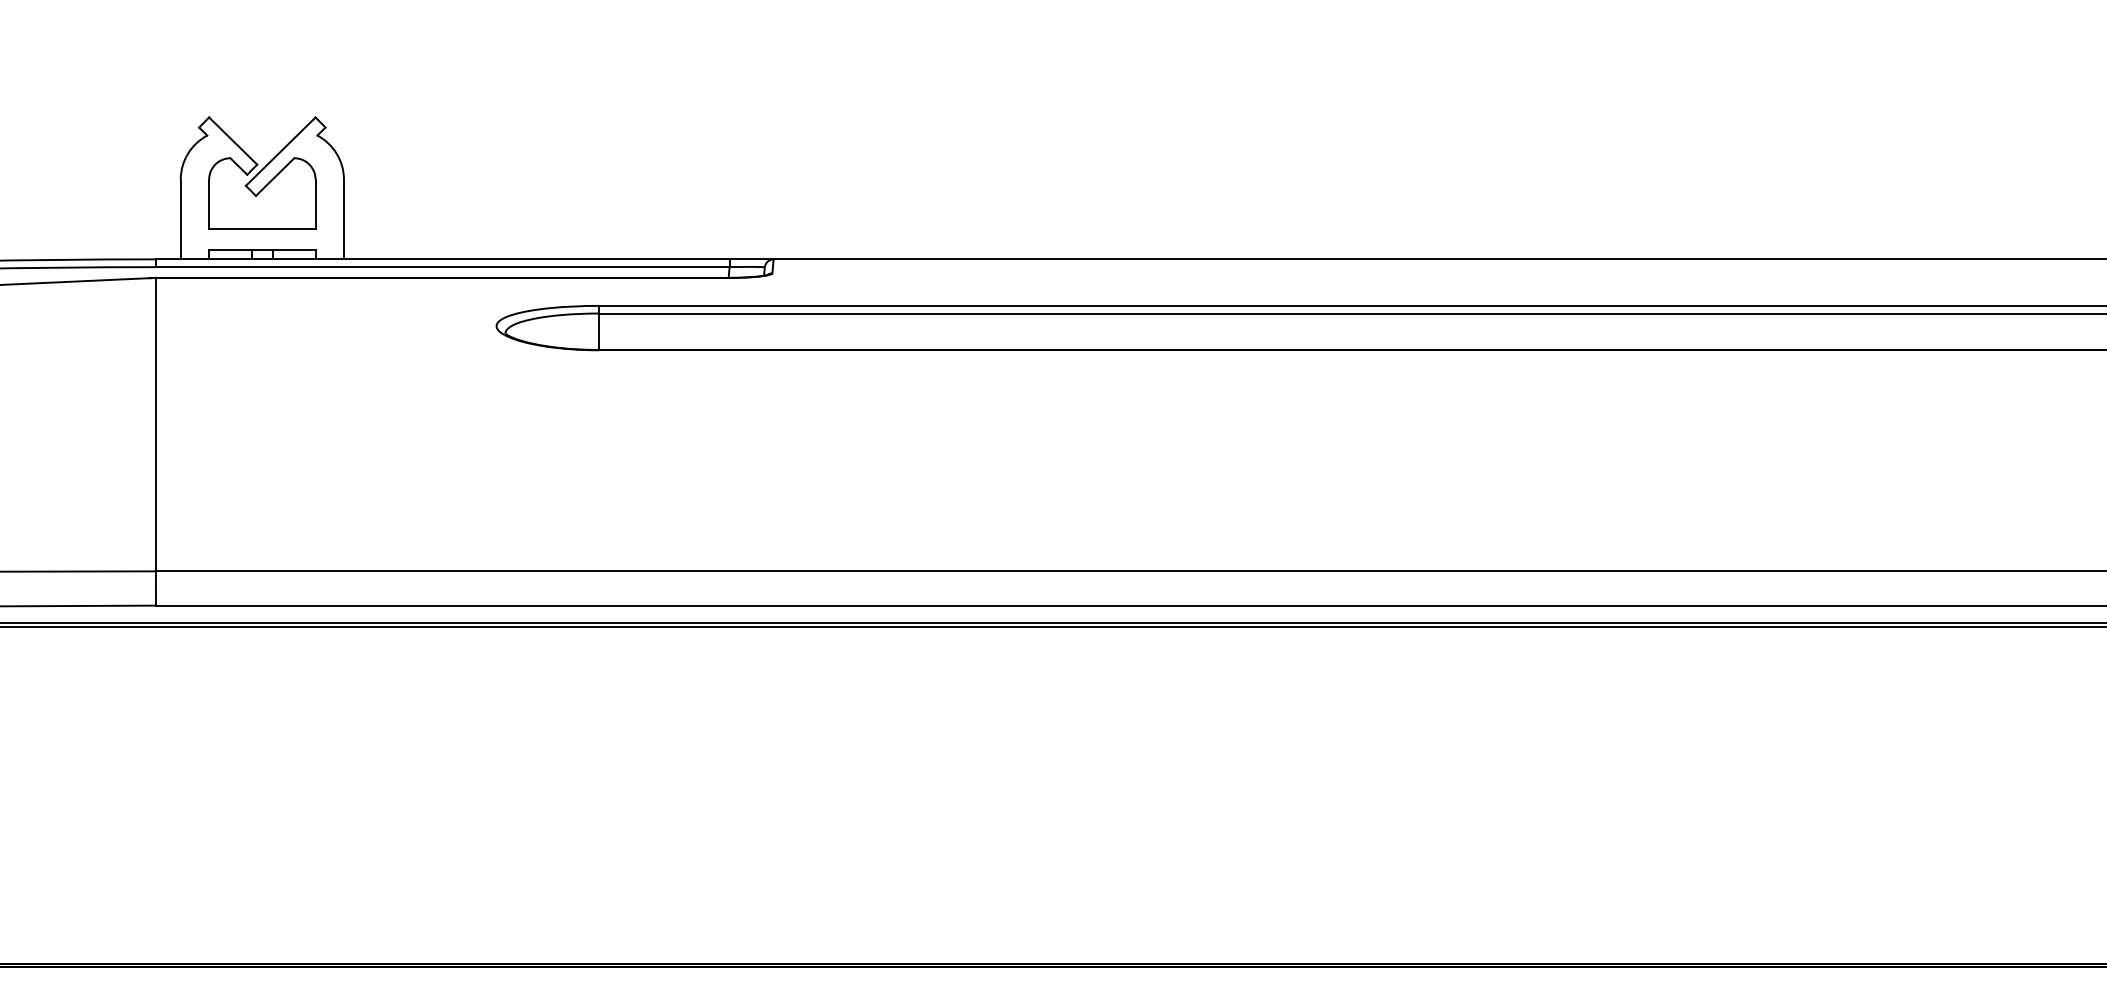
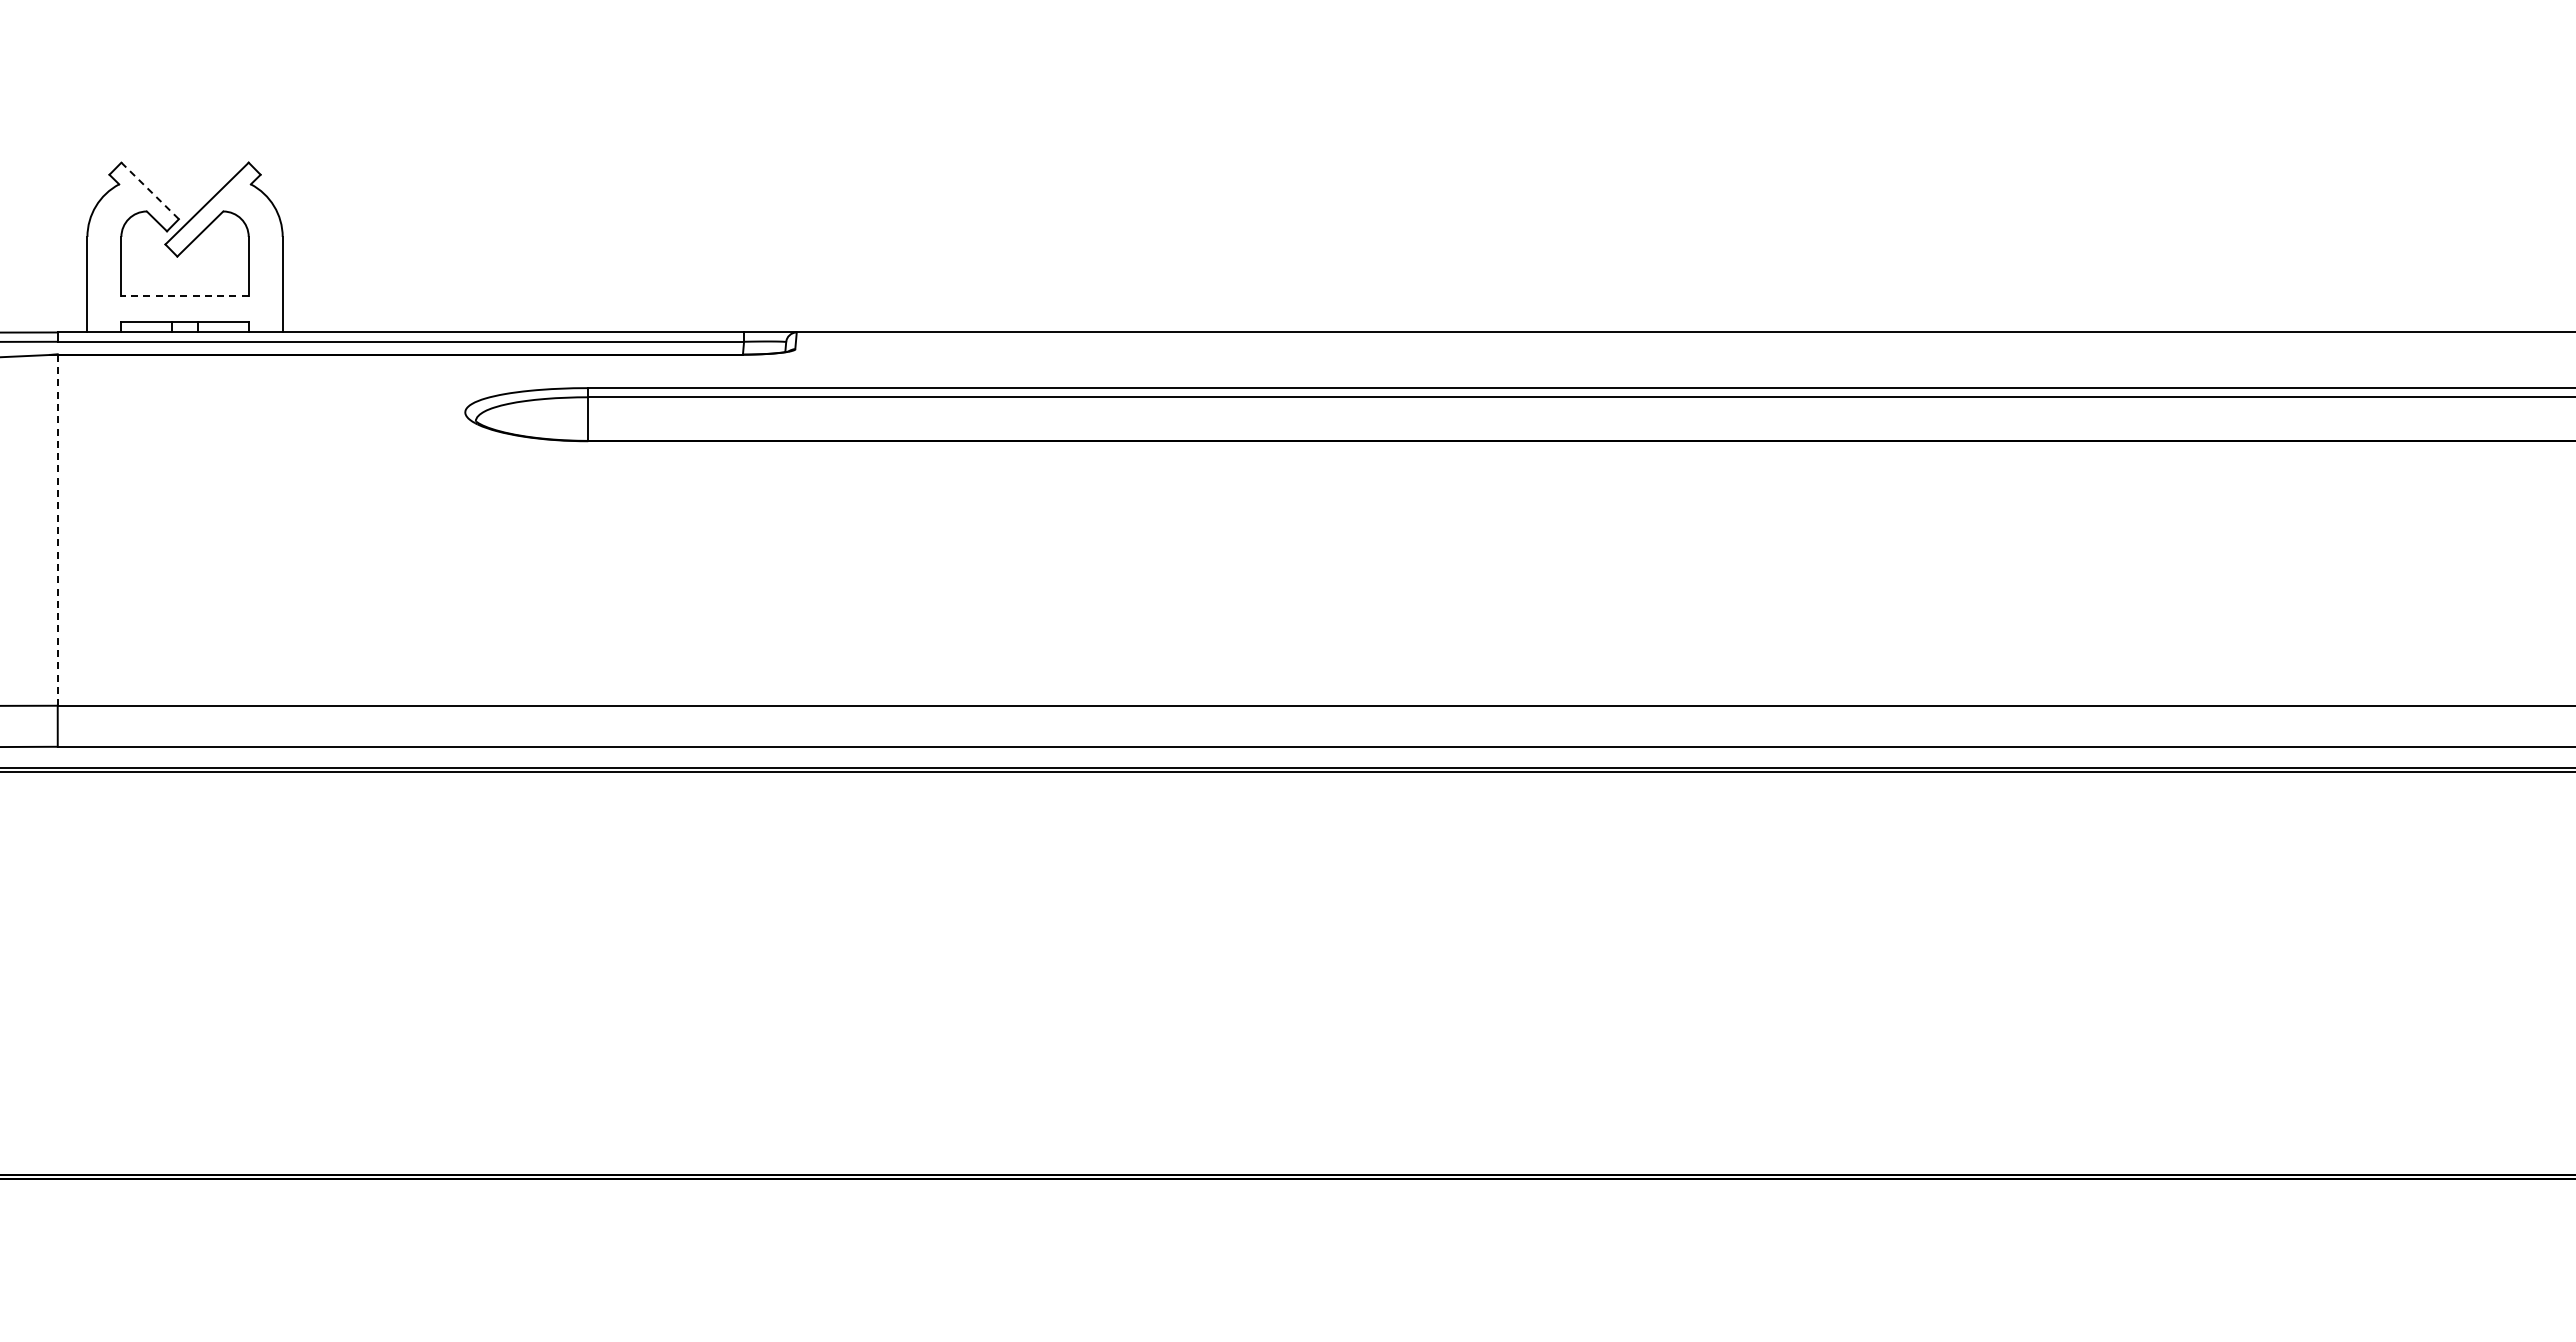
line: (232, 140) -> (149, 190), solid -> dashed
line: (262, 229) -> (185, 296), solid -> dashed
line: (155, 424) -> (57, 530), solid -> dashed

